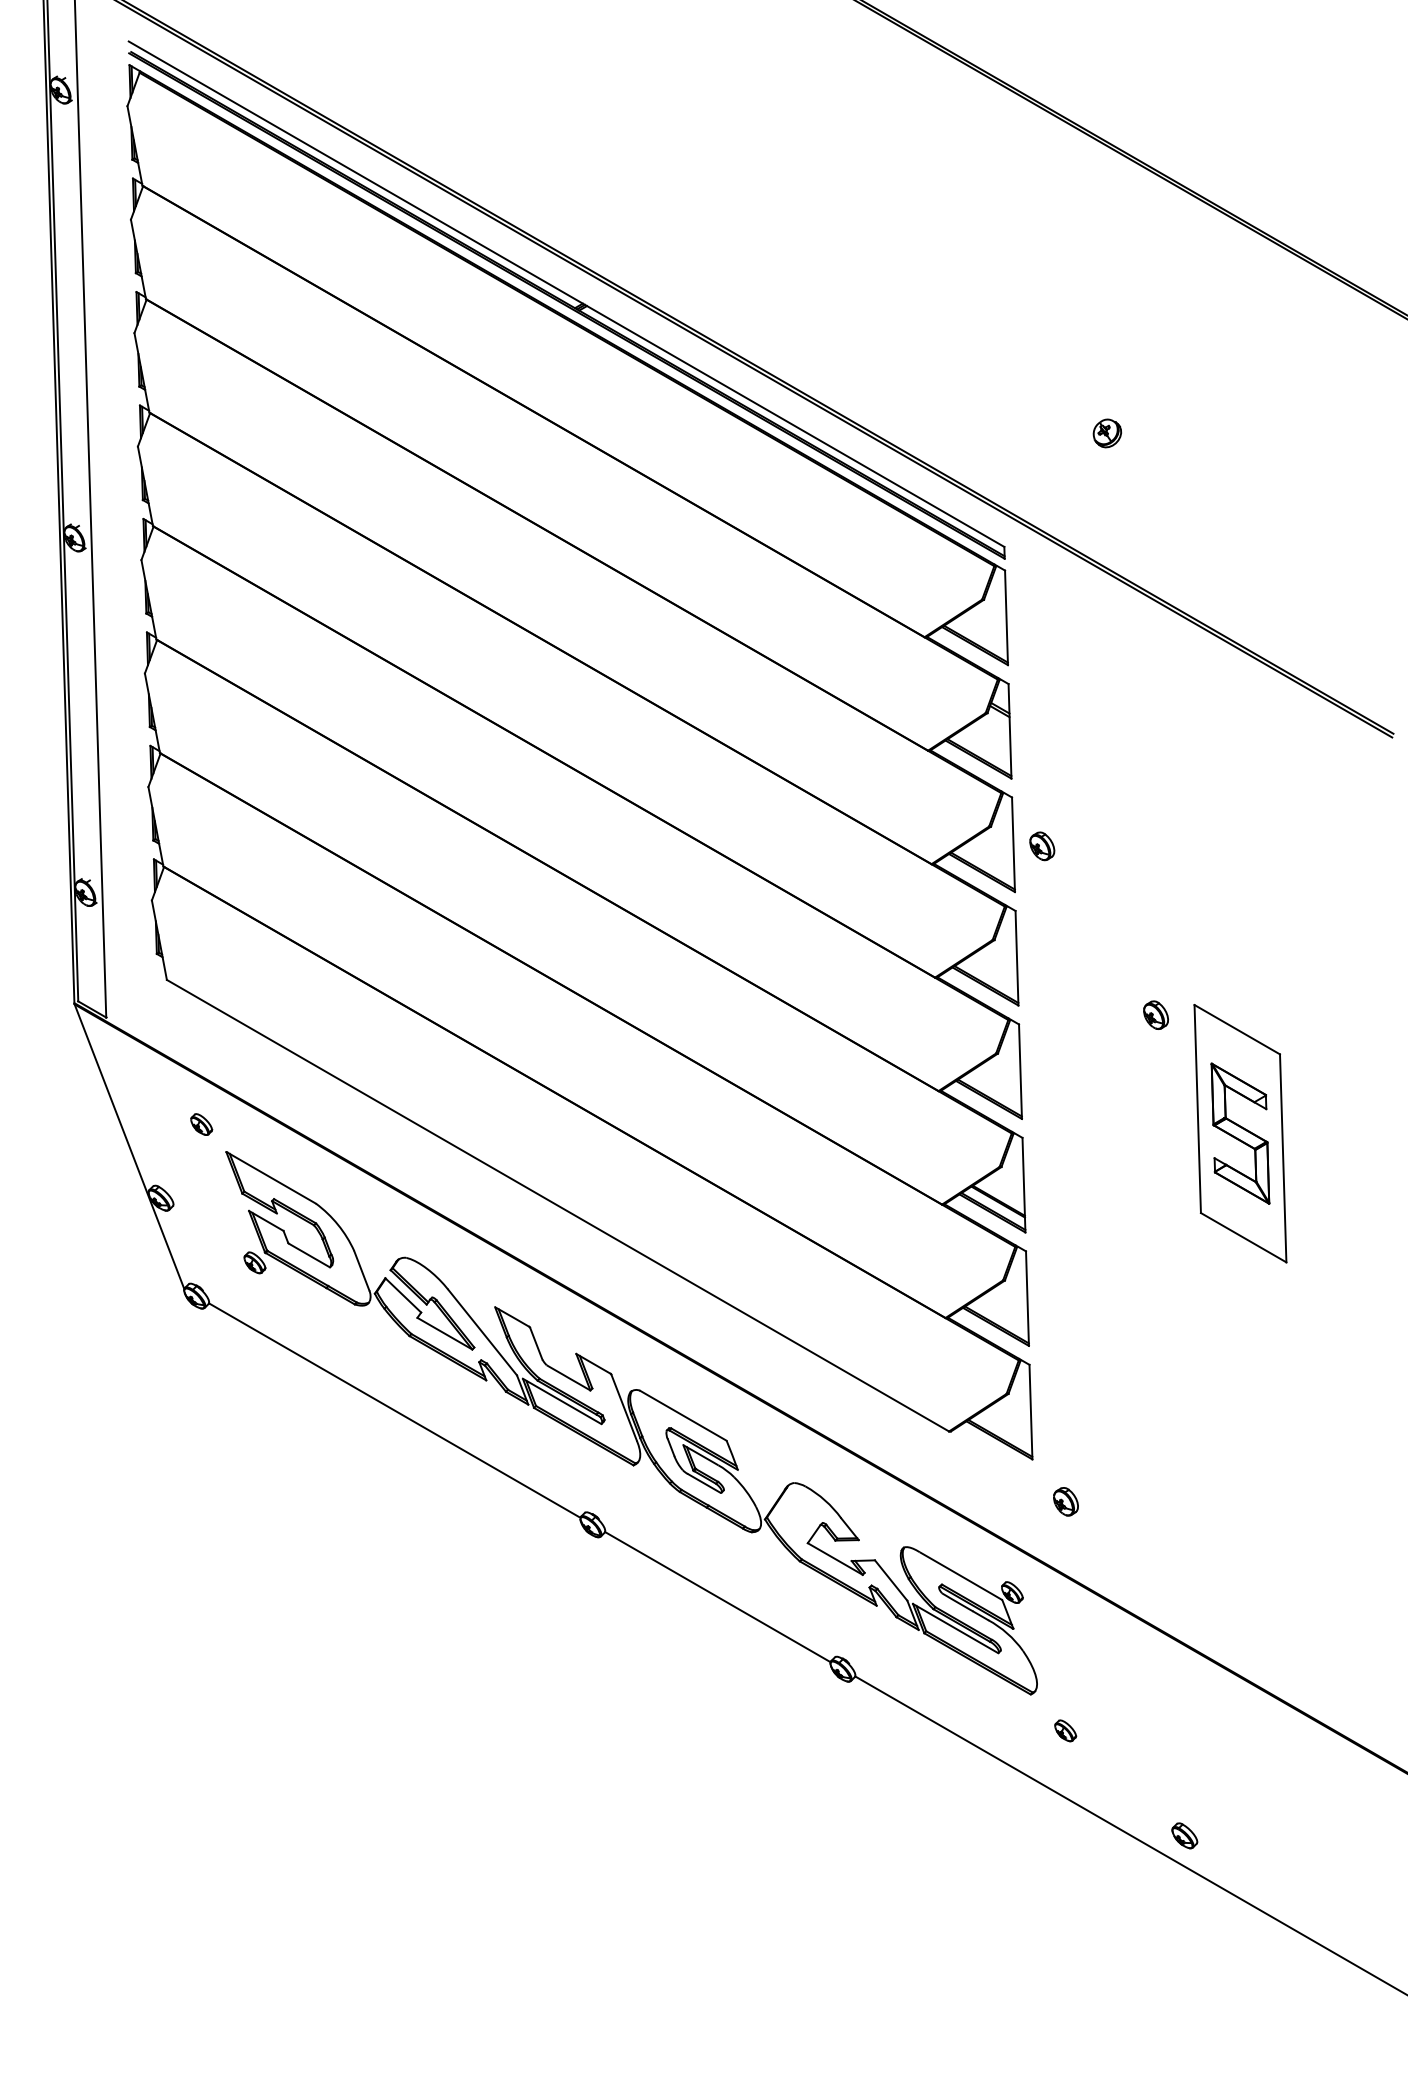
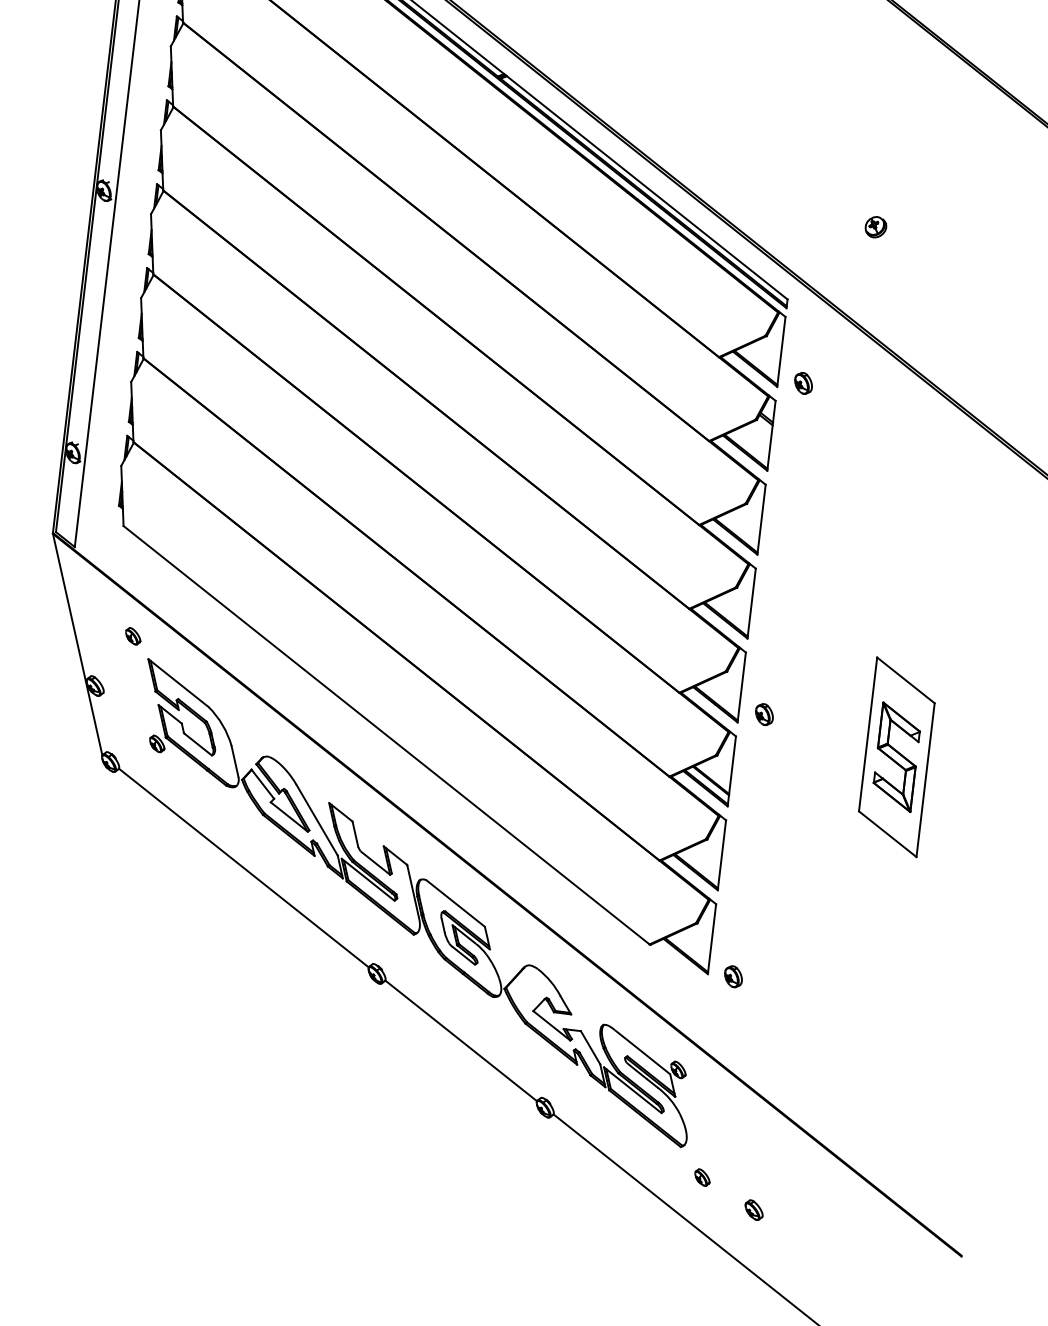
part: (1042, 846) -> (803, 383), moved
part: (1155, 1014) -> (764, 713), moved
part: (1065, 1501) -> (733, 976), moved
part: (1184, 1835) -> (753, 1209), moved

